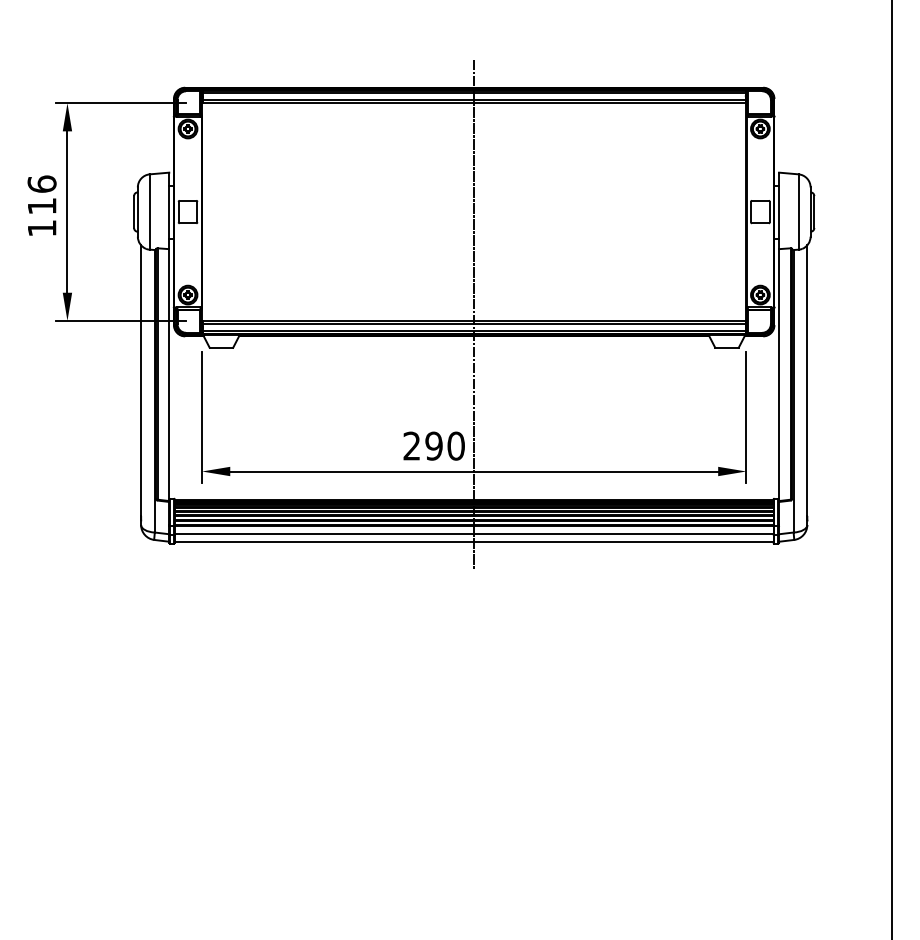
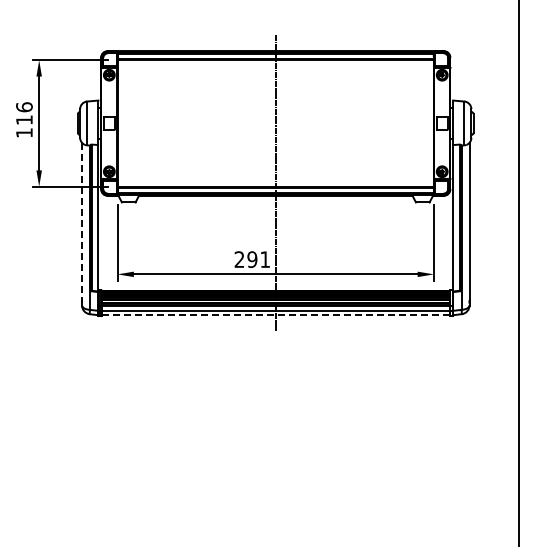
line: (141, 380) -> (82, 221), solid -> dashed
text: (456, 445) -> (265, 259), 290 -> 291
line: (473, 542) -> (275, 315), solid -> dashed

